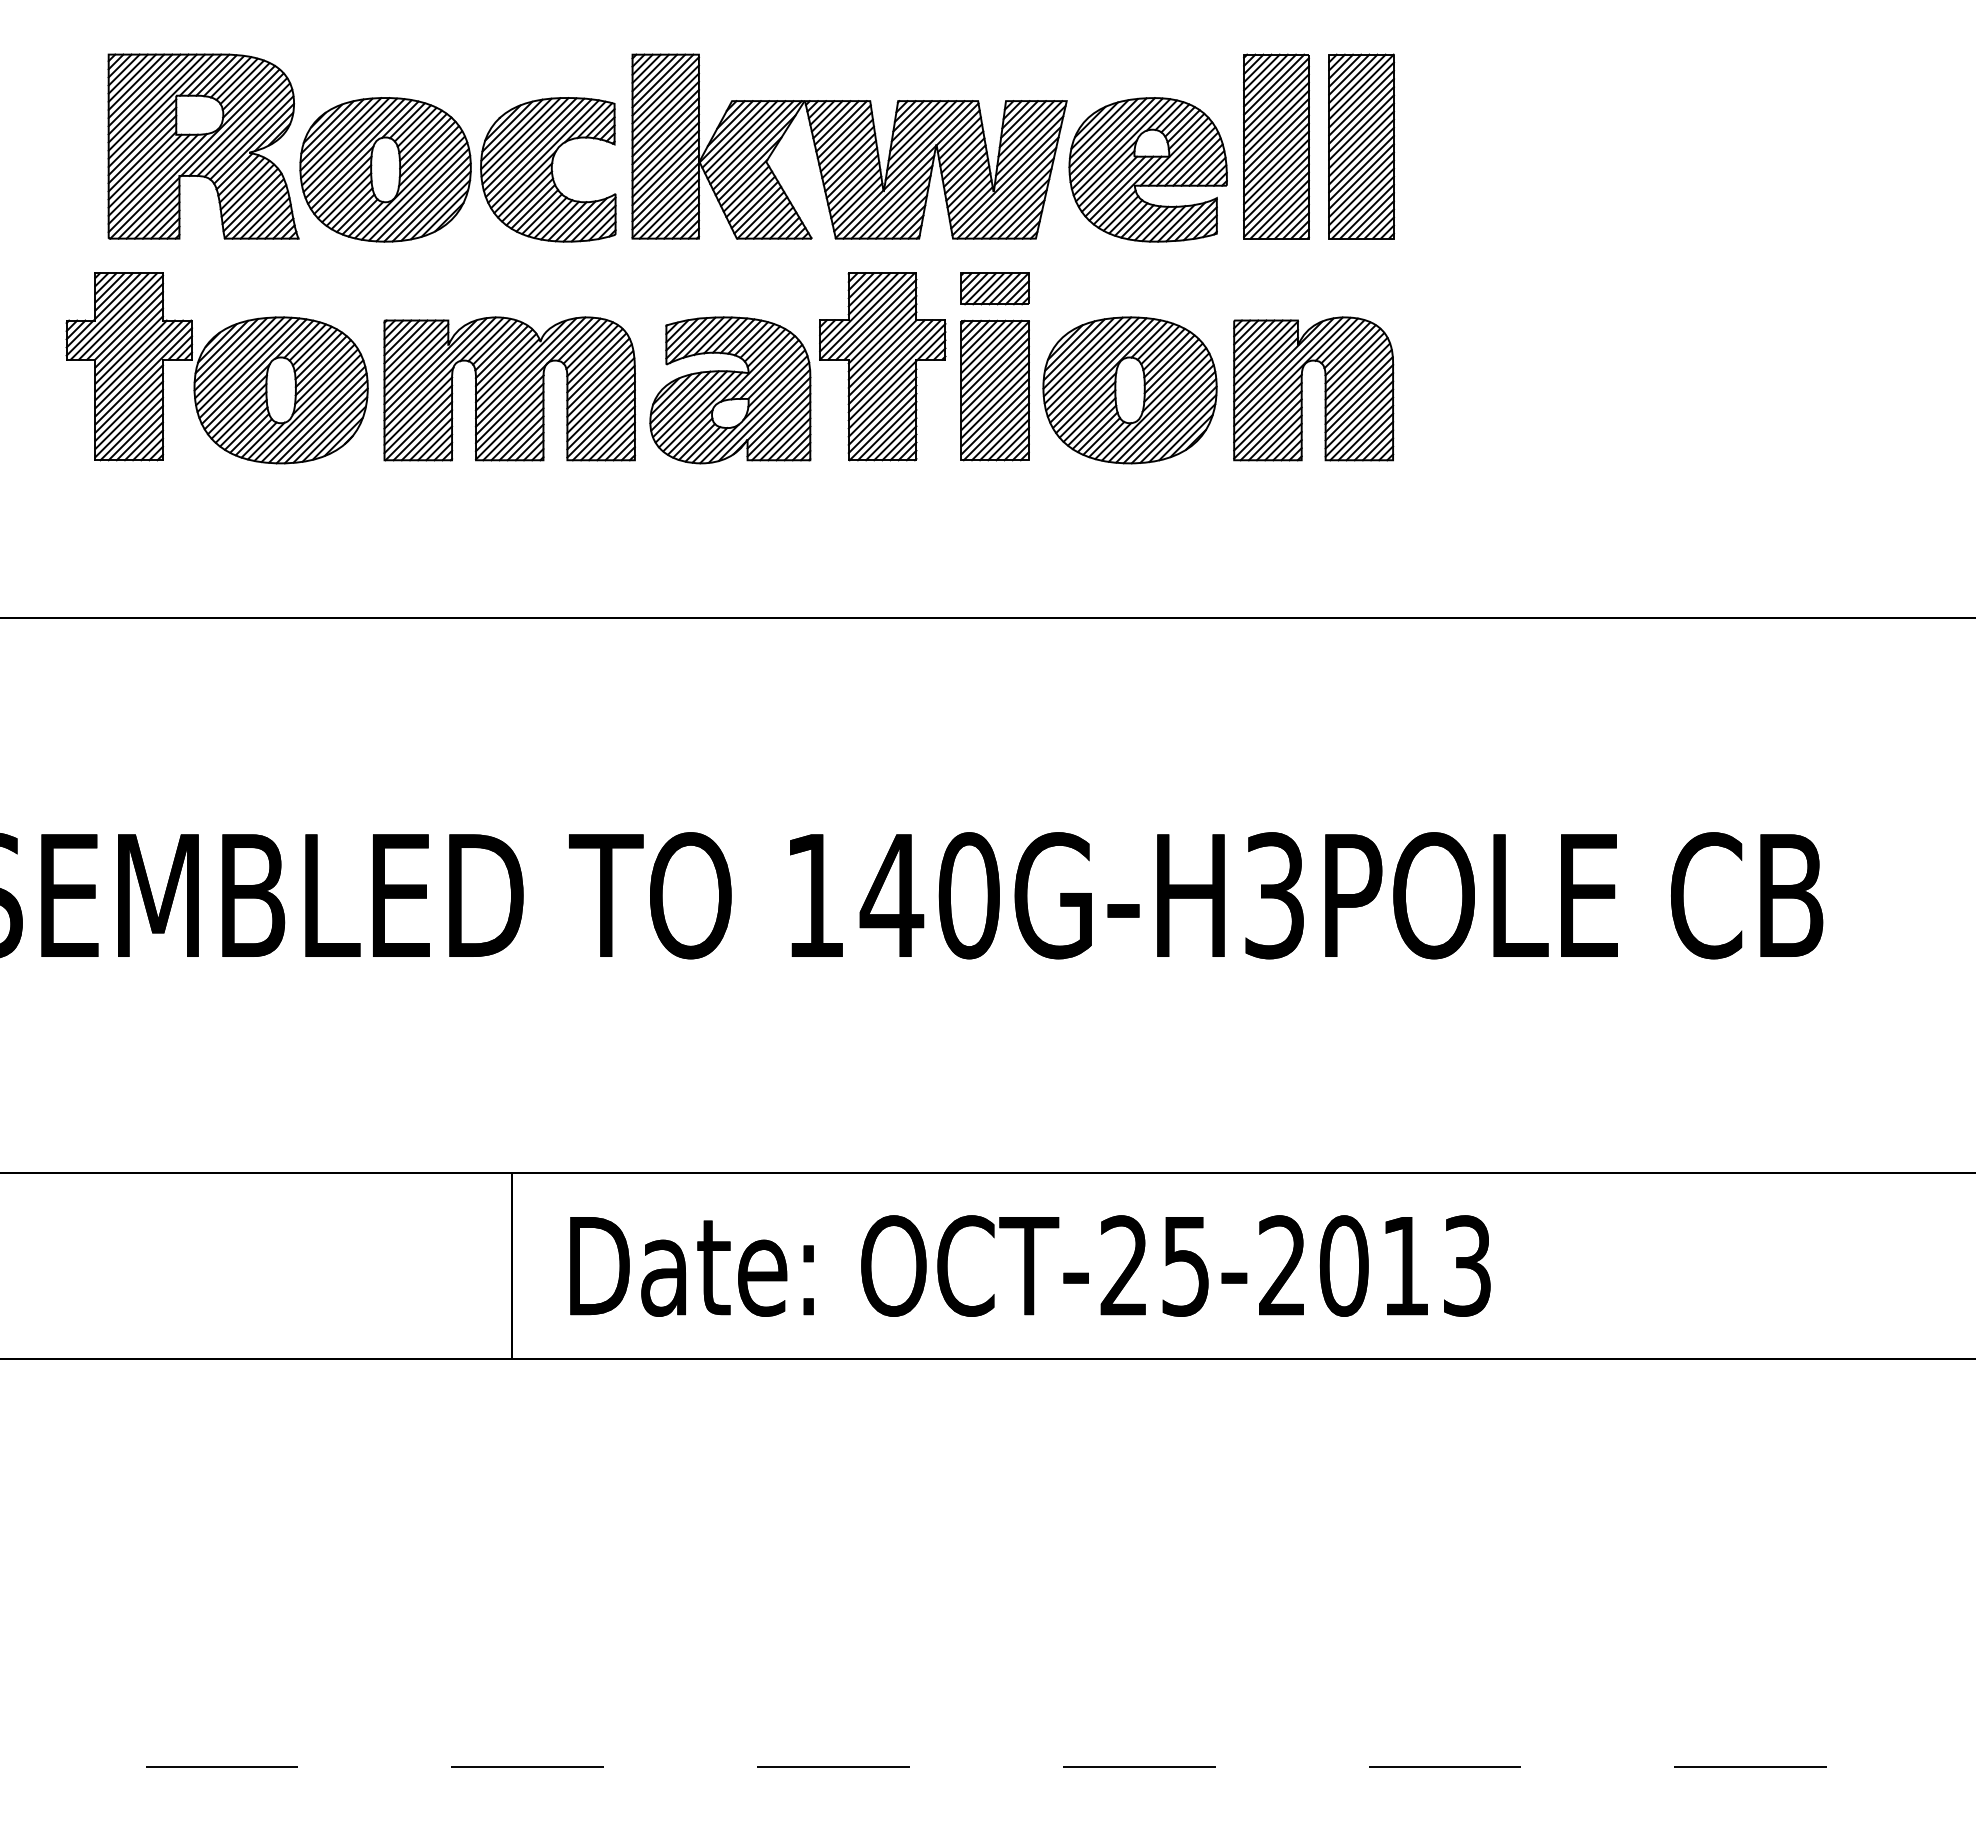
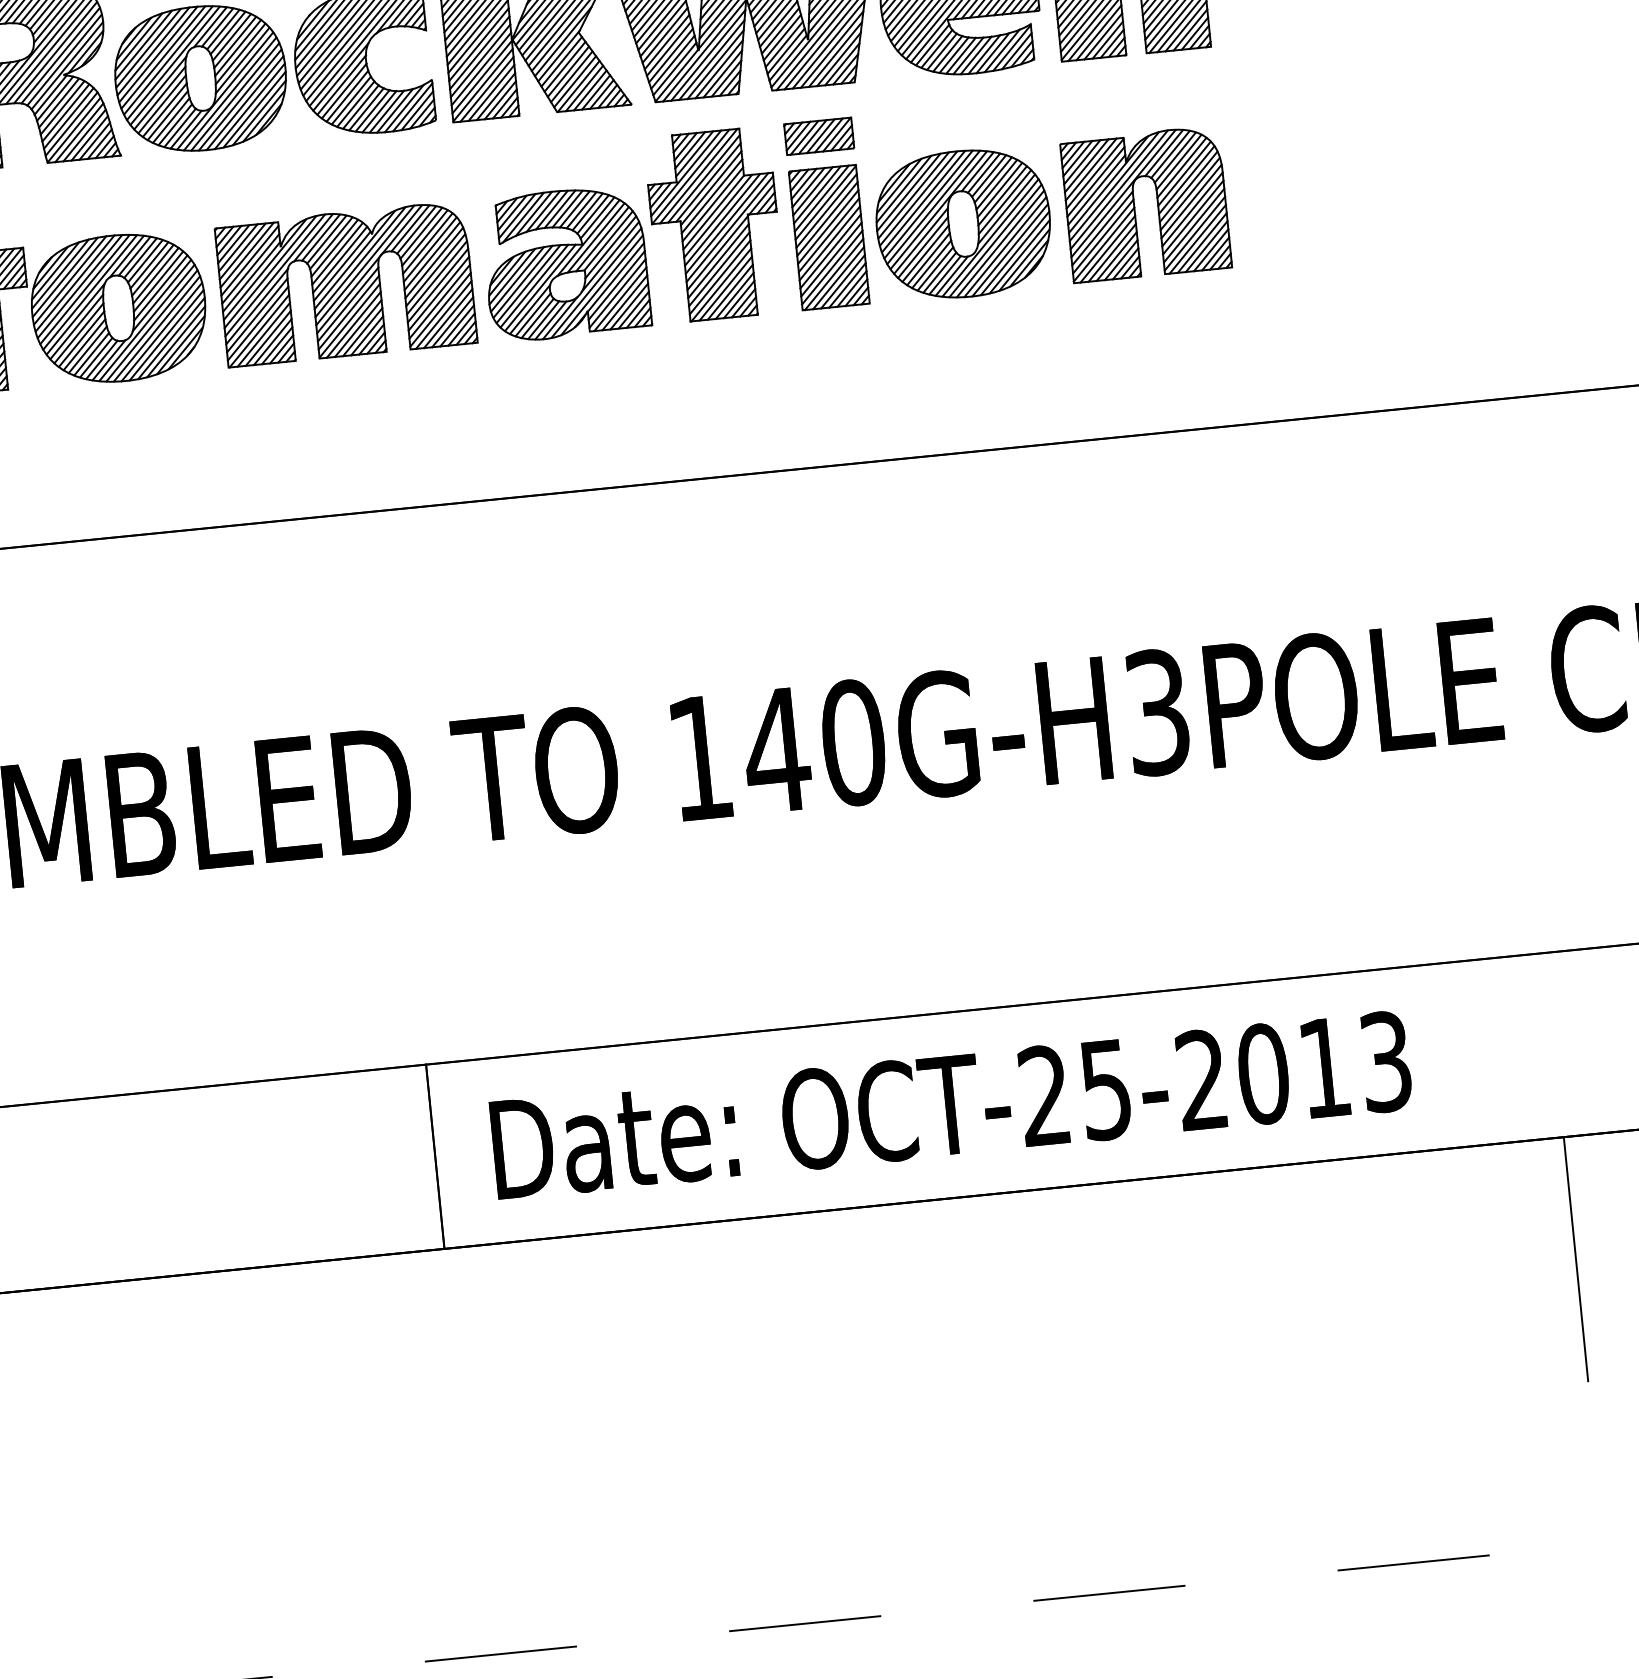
line: (1636, 1480) -> (1575, 1258), added

